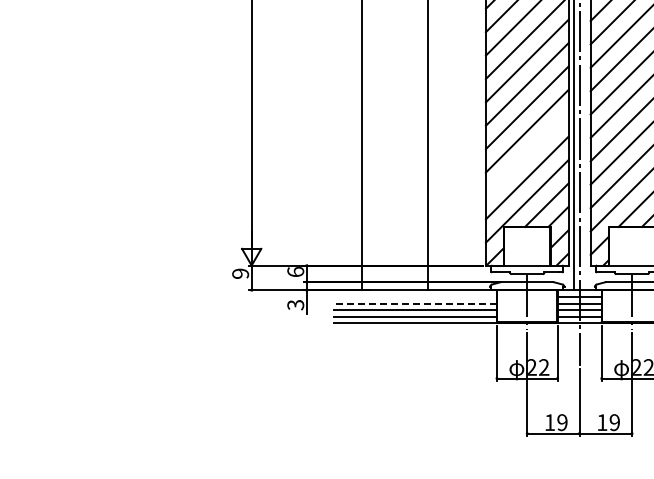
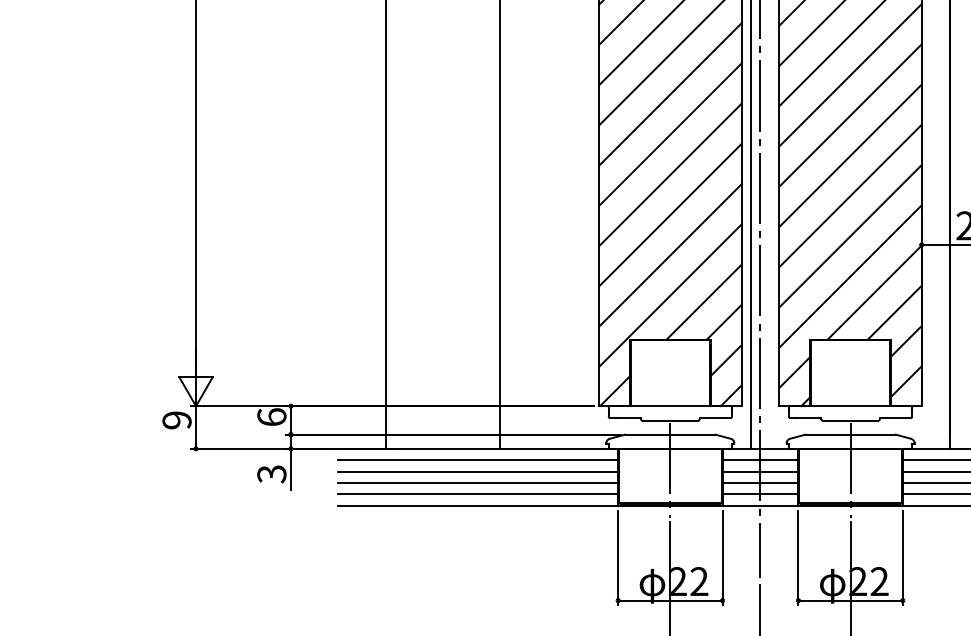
line: (526, 154) -> (668, 215), added
line: (415, 296) -> (477, 459), added
line: (415, 303) -> (477, 471), dashed -> solid

